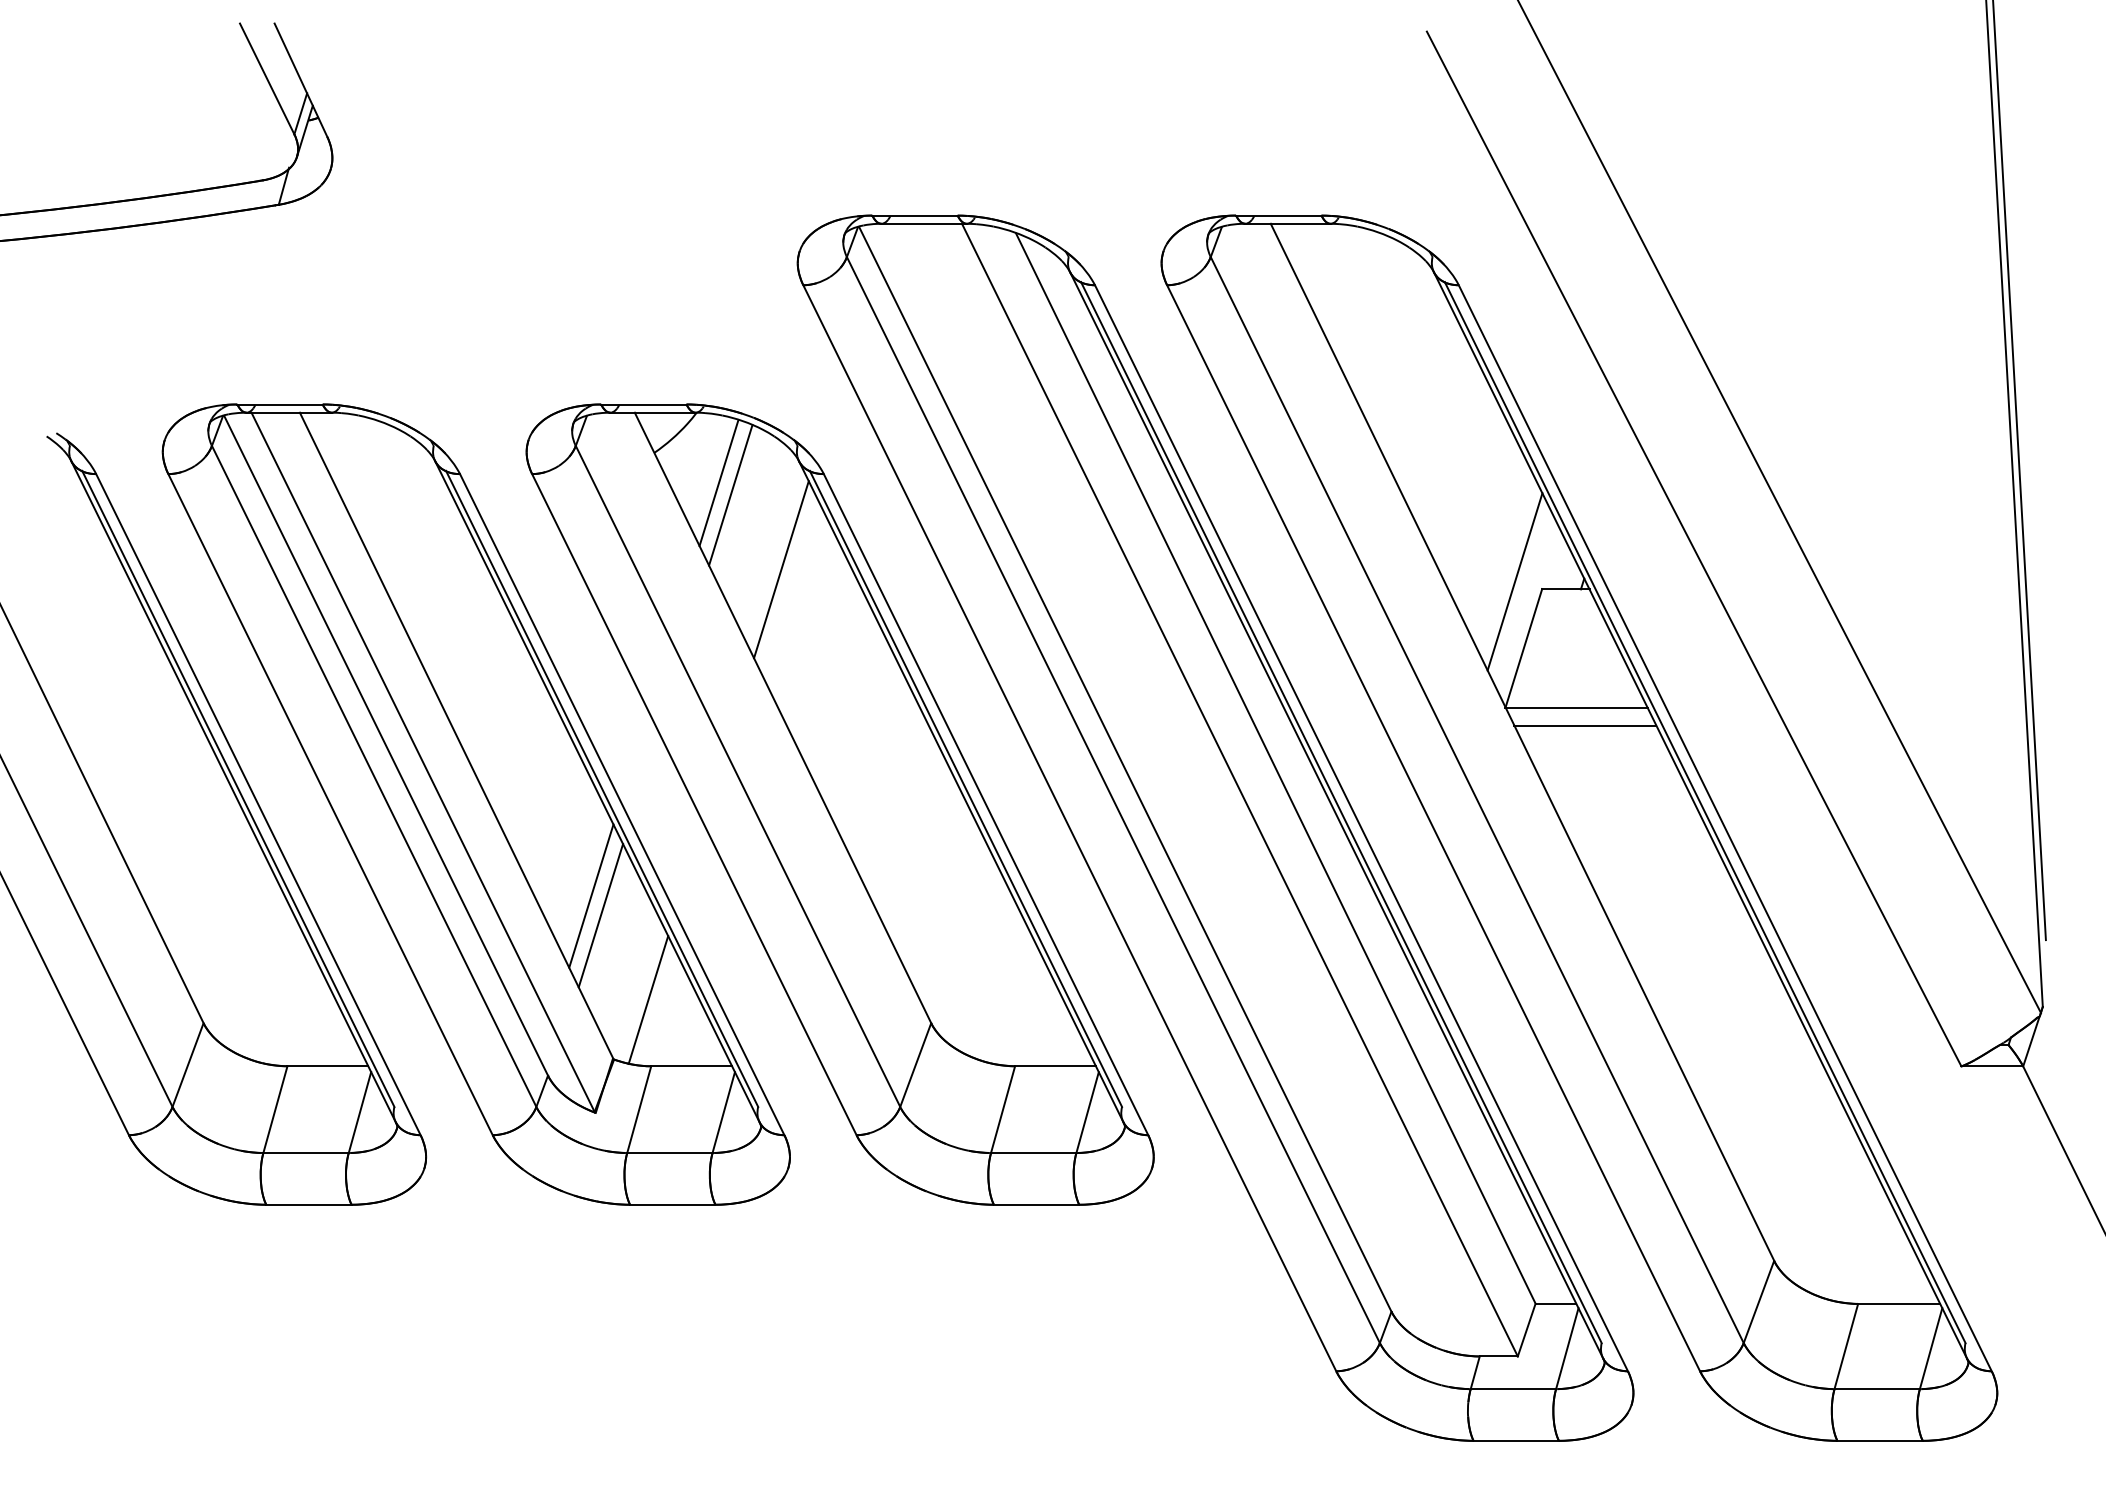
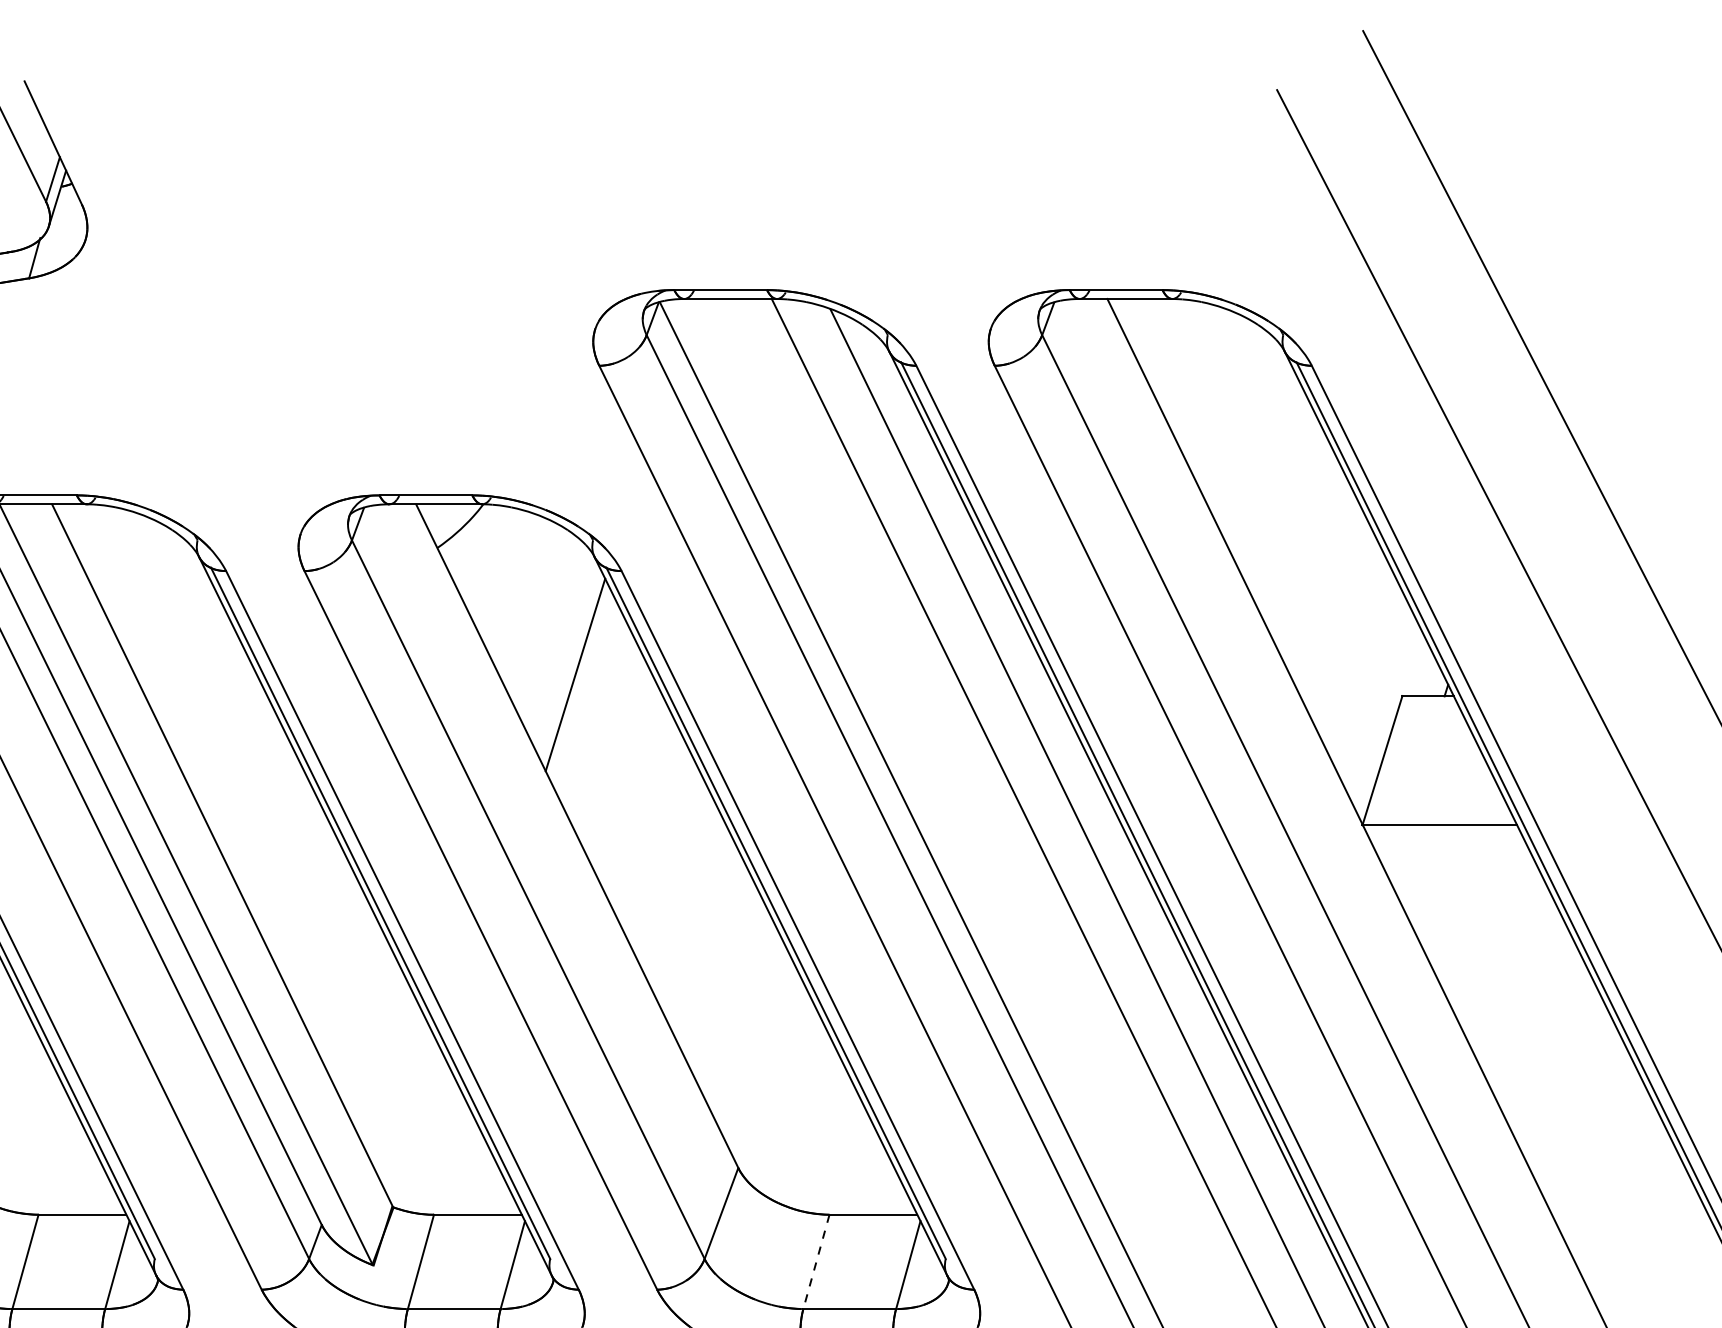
line: (718, 483) -> (507, 581), removed
line: (730, 495) -> (520, 594), removed
line: (1514, 581) -> (1372, 687), removed
line: (1585, 725) -> (1449, 844), removed
line: (591, 895) -> (369, 1029), removed
line: (600, 915) -> (378, 1050), removed
line: (648, 1000) -> (431, 1143), removed
line: (1002, 1110) -> (815, 1262), solid -> dashed

